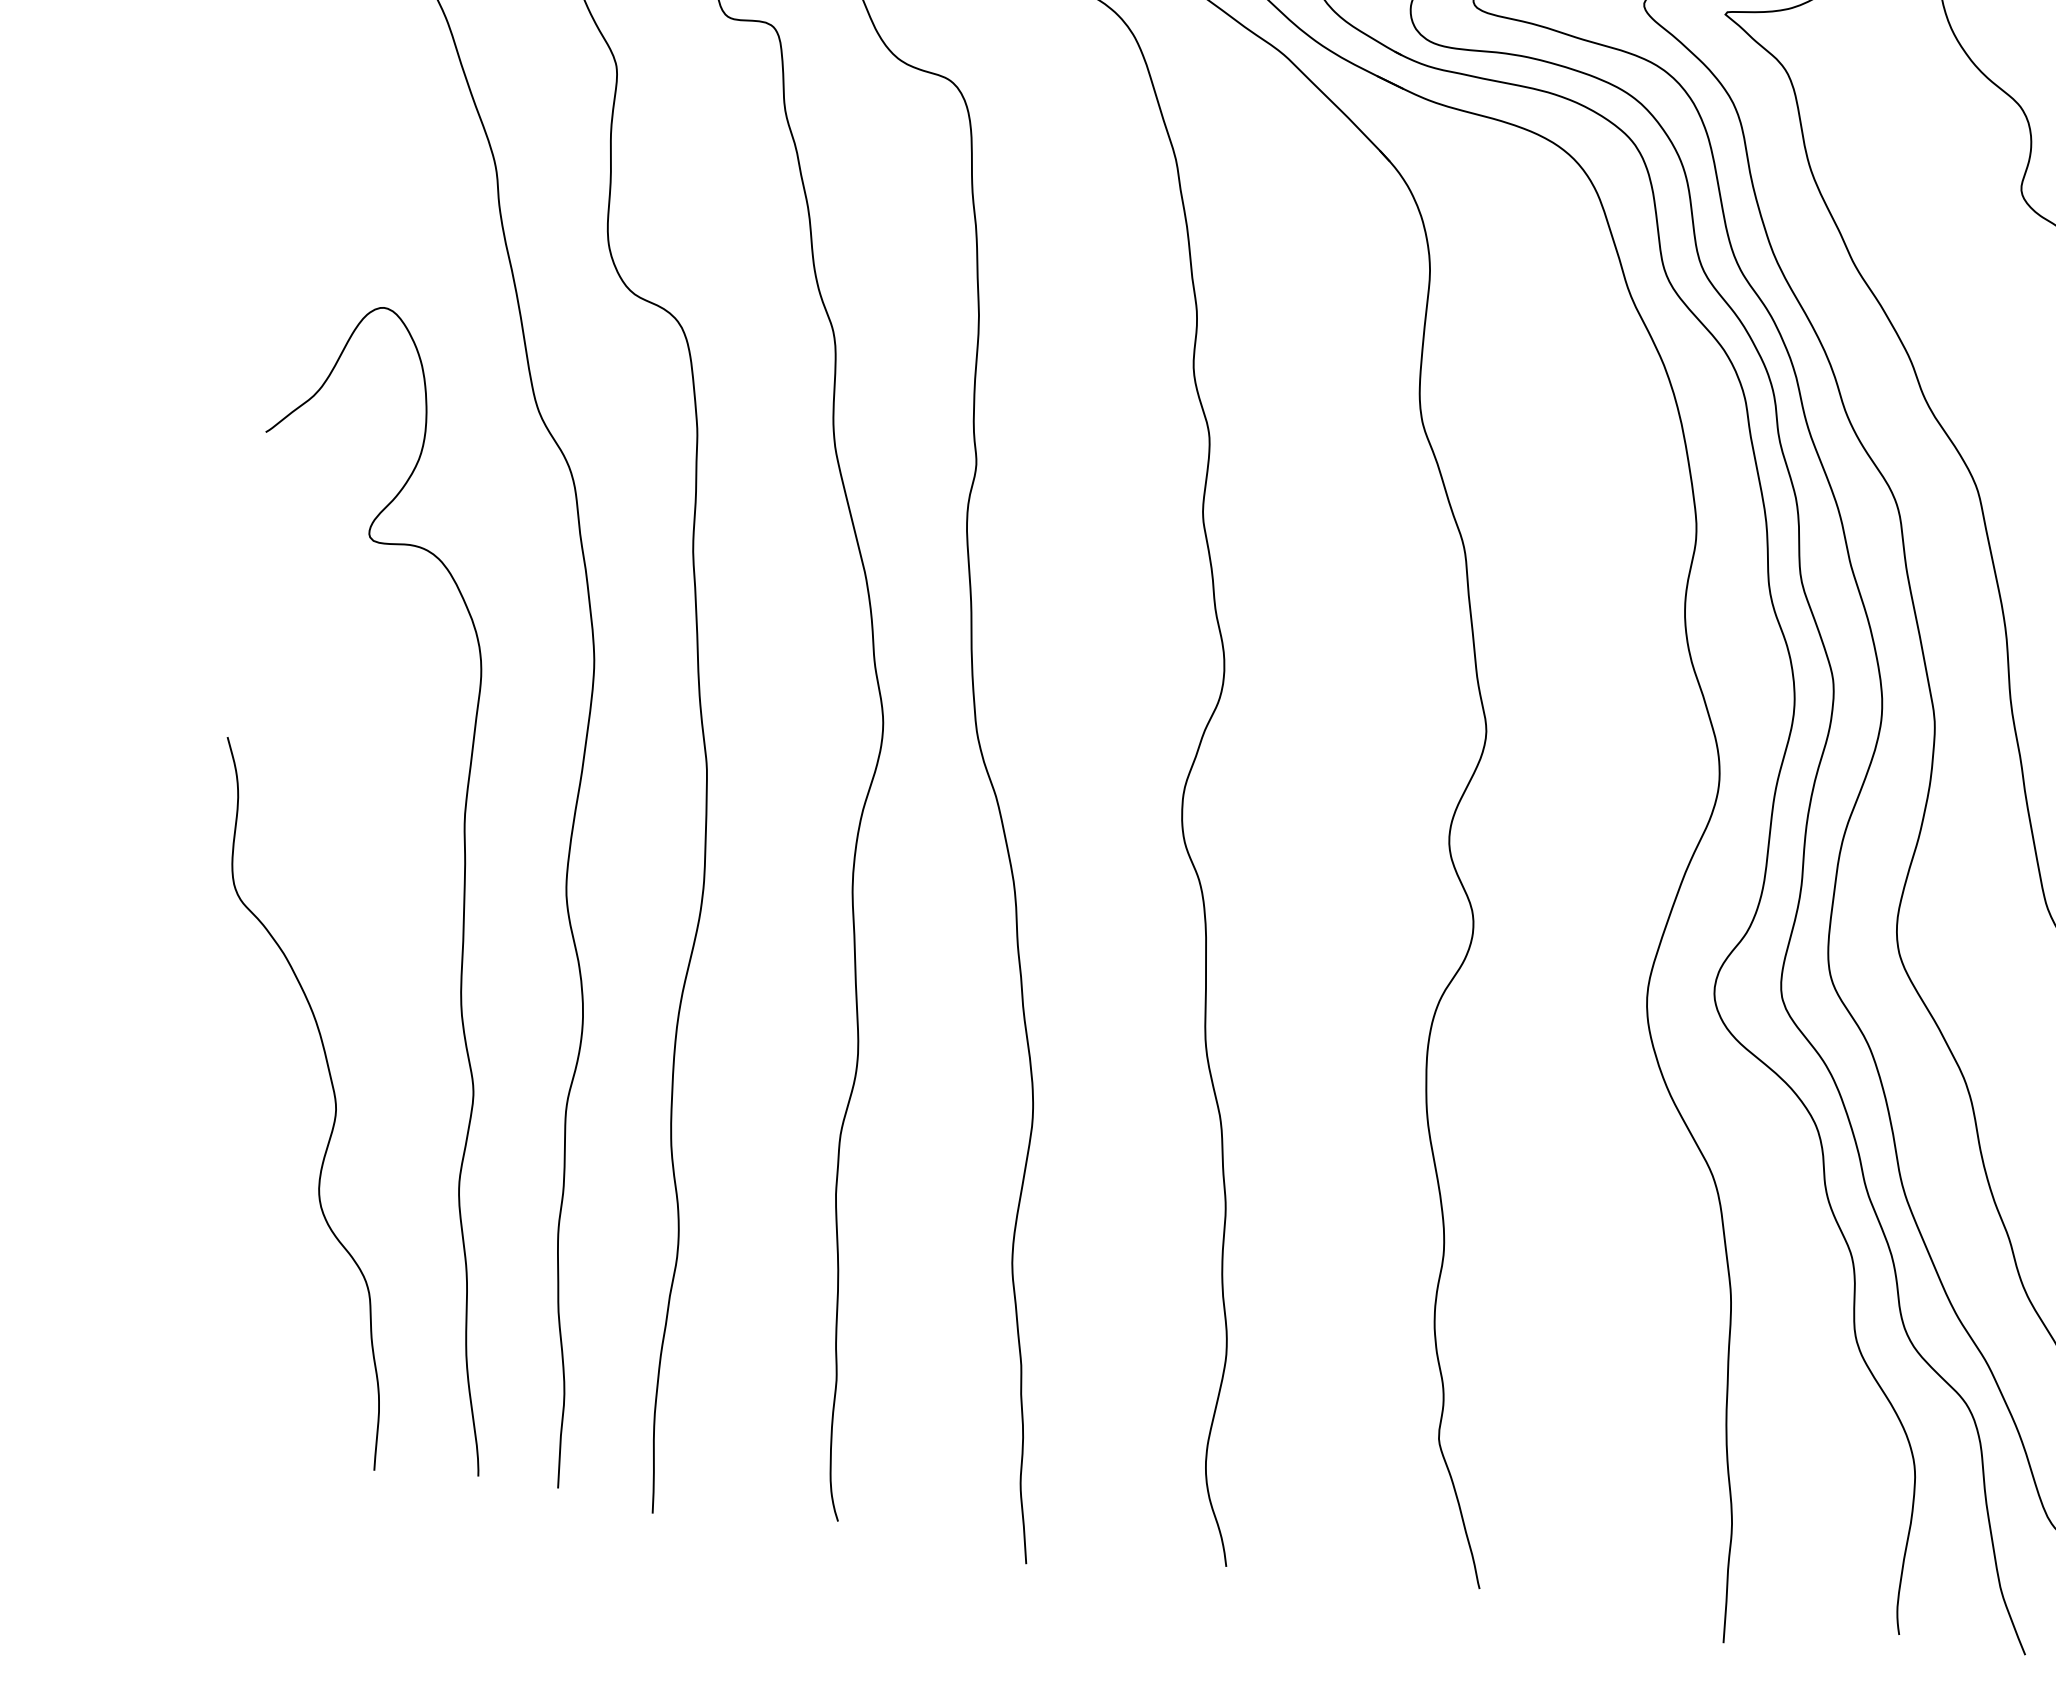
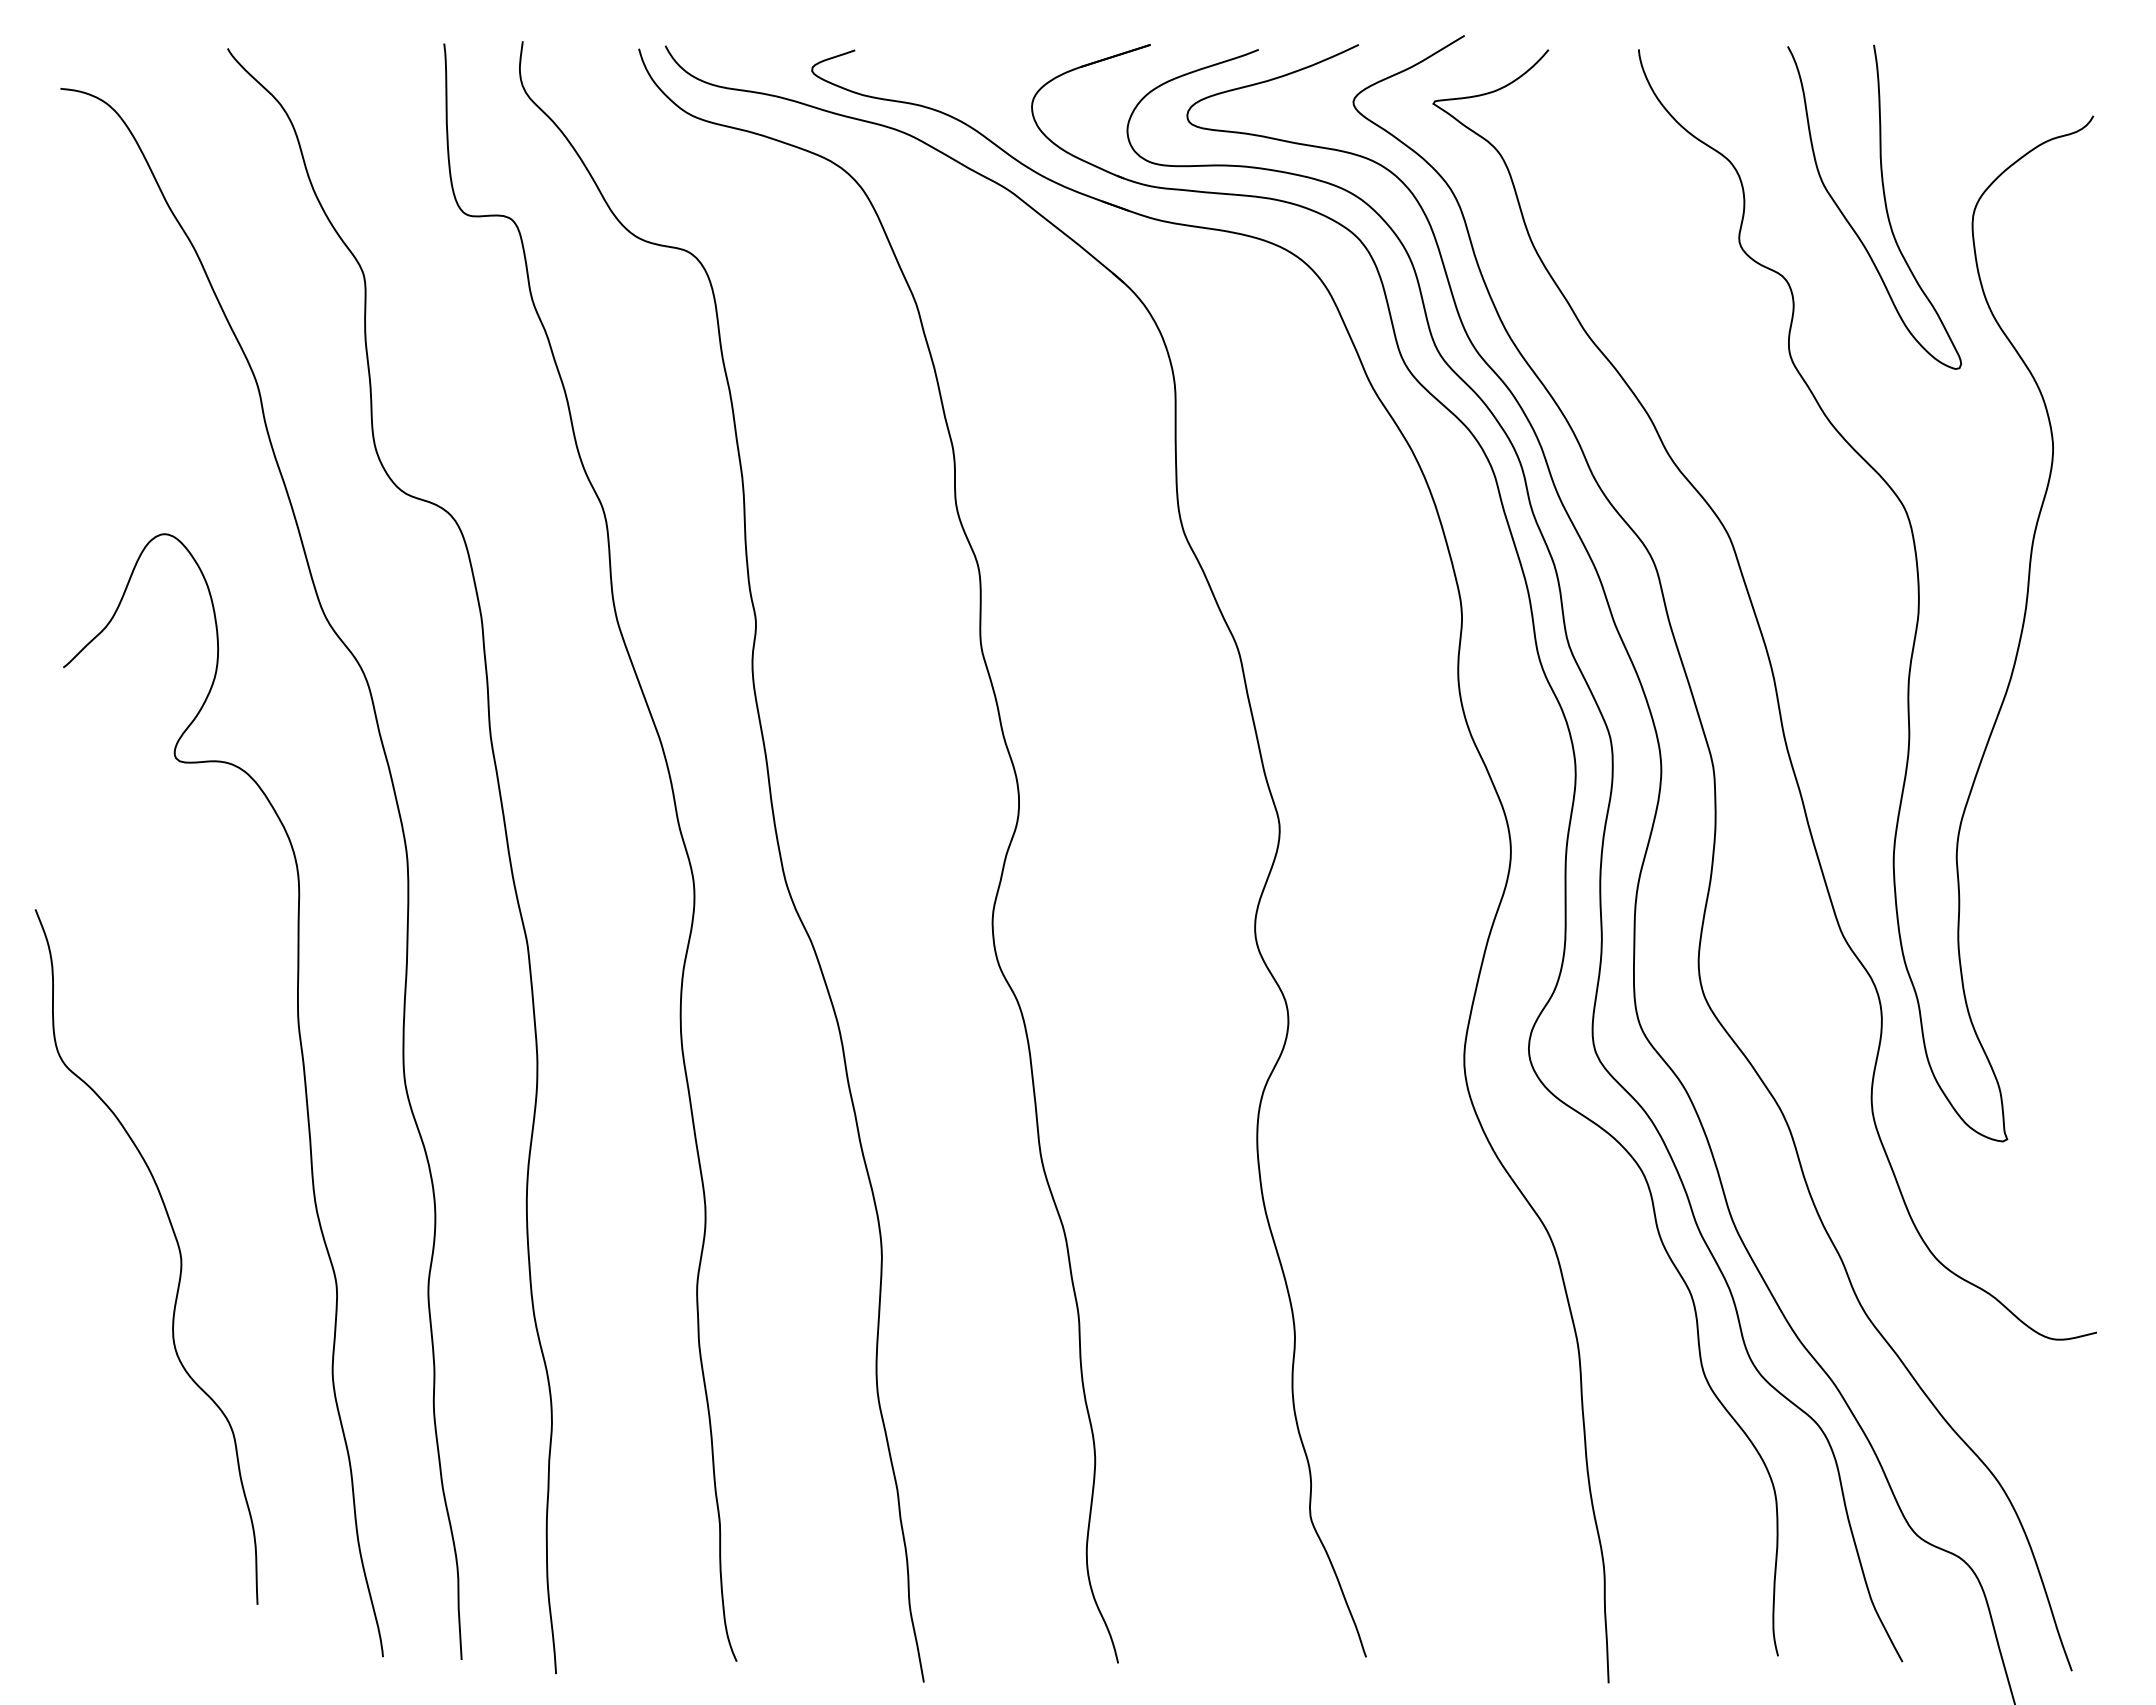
curve: (334, 1100) -> (178, 1250), moved

